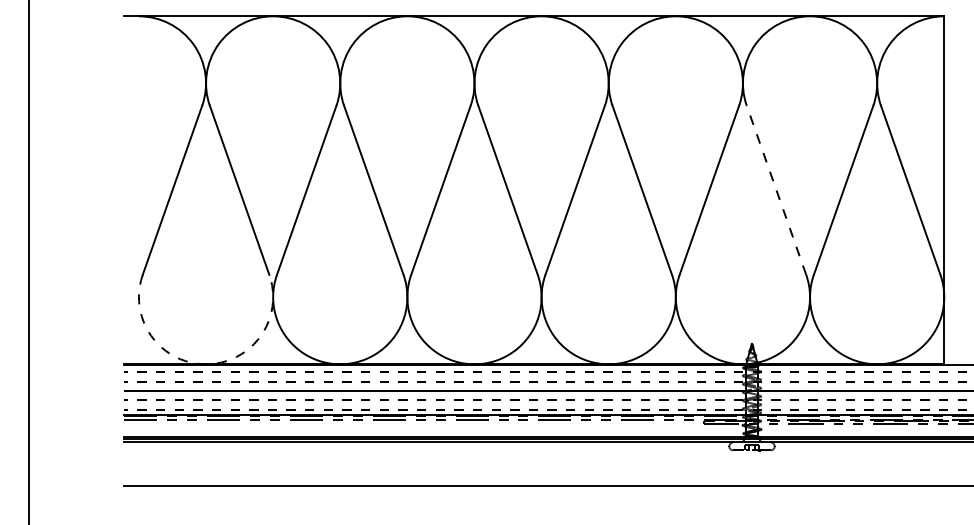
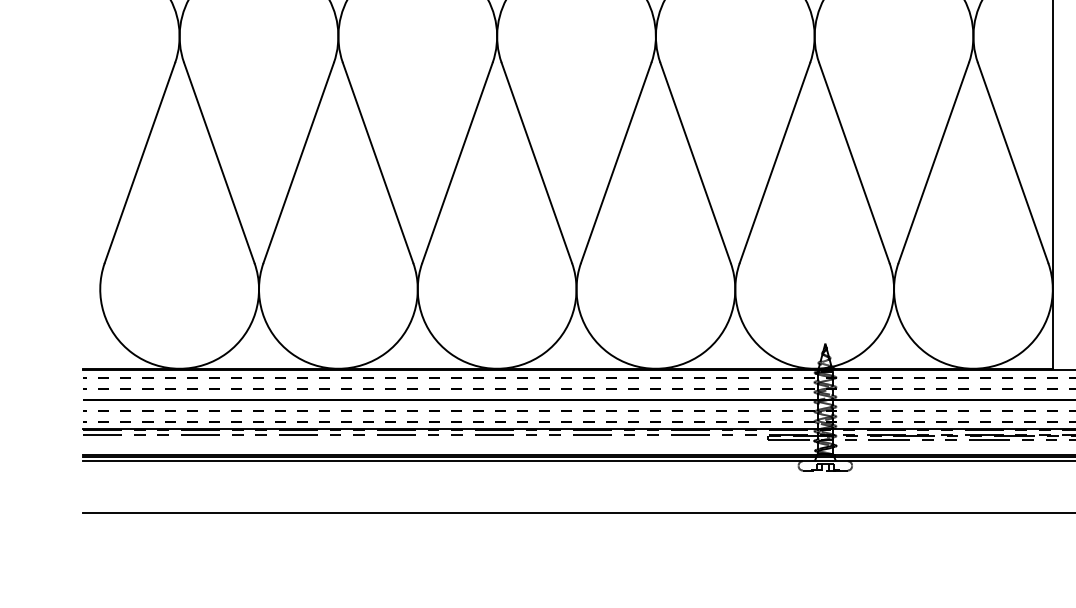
line: (776, 190) -> (854, 163), dashed -> solid
arc: (206, 364) -> (180, 368), dashed -> solid

